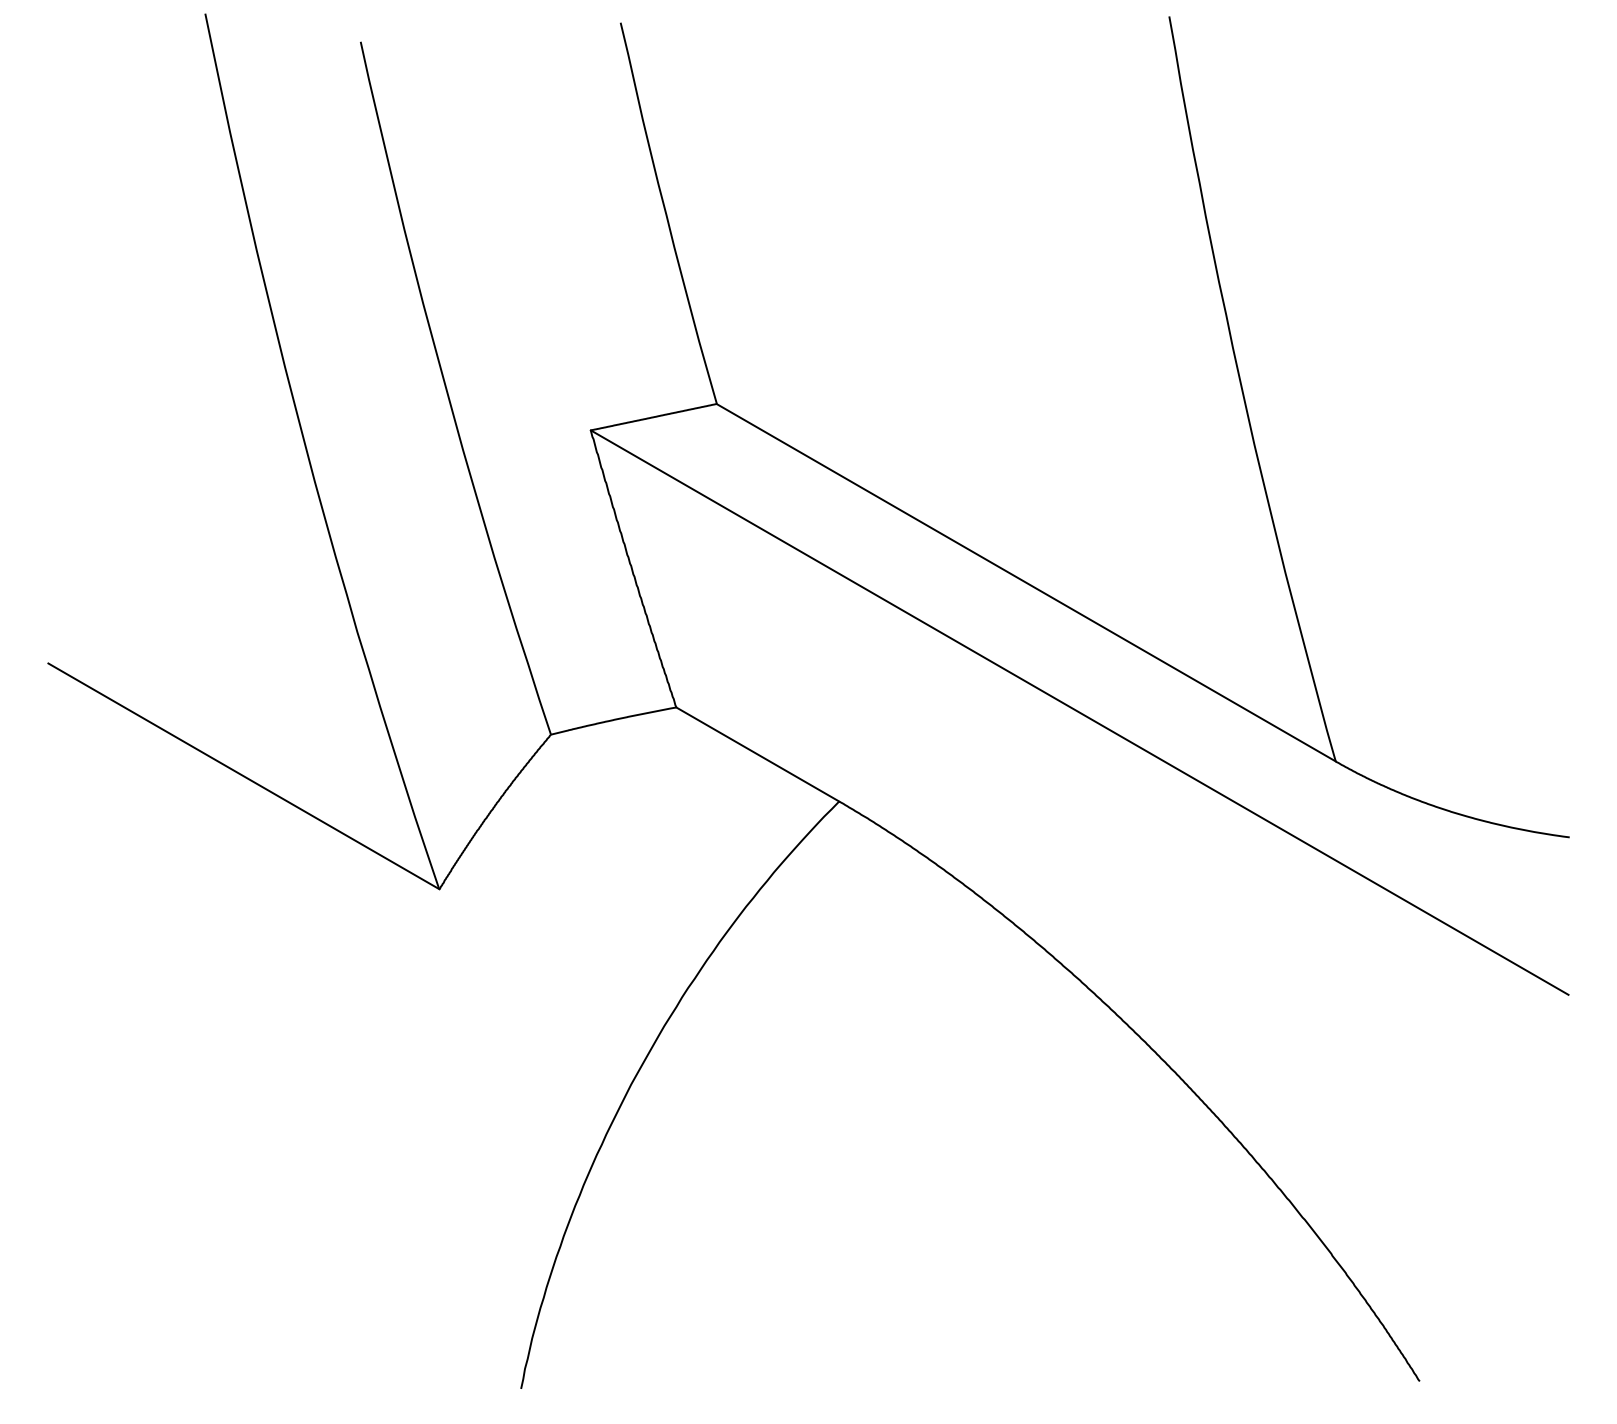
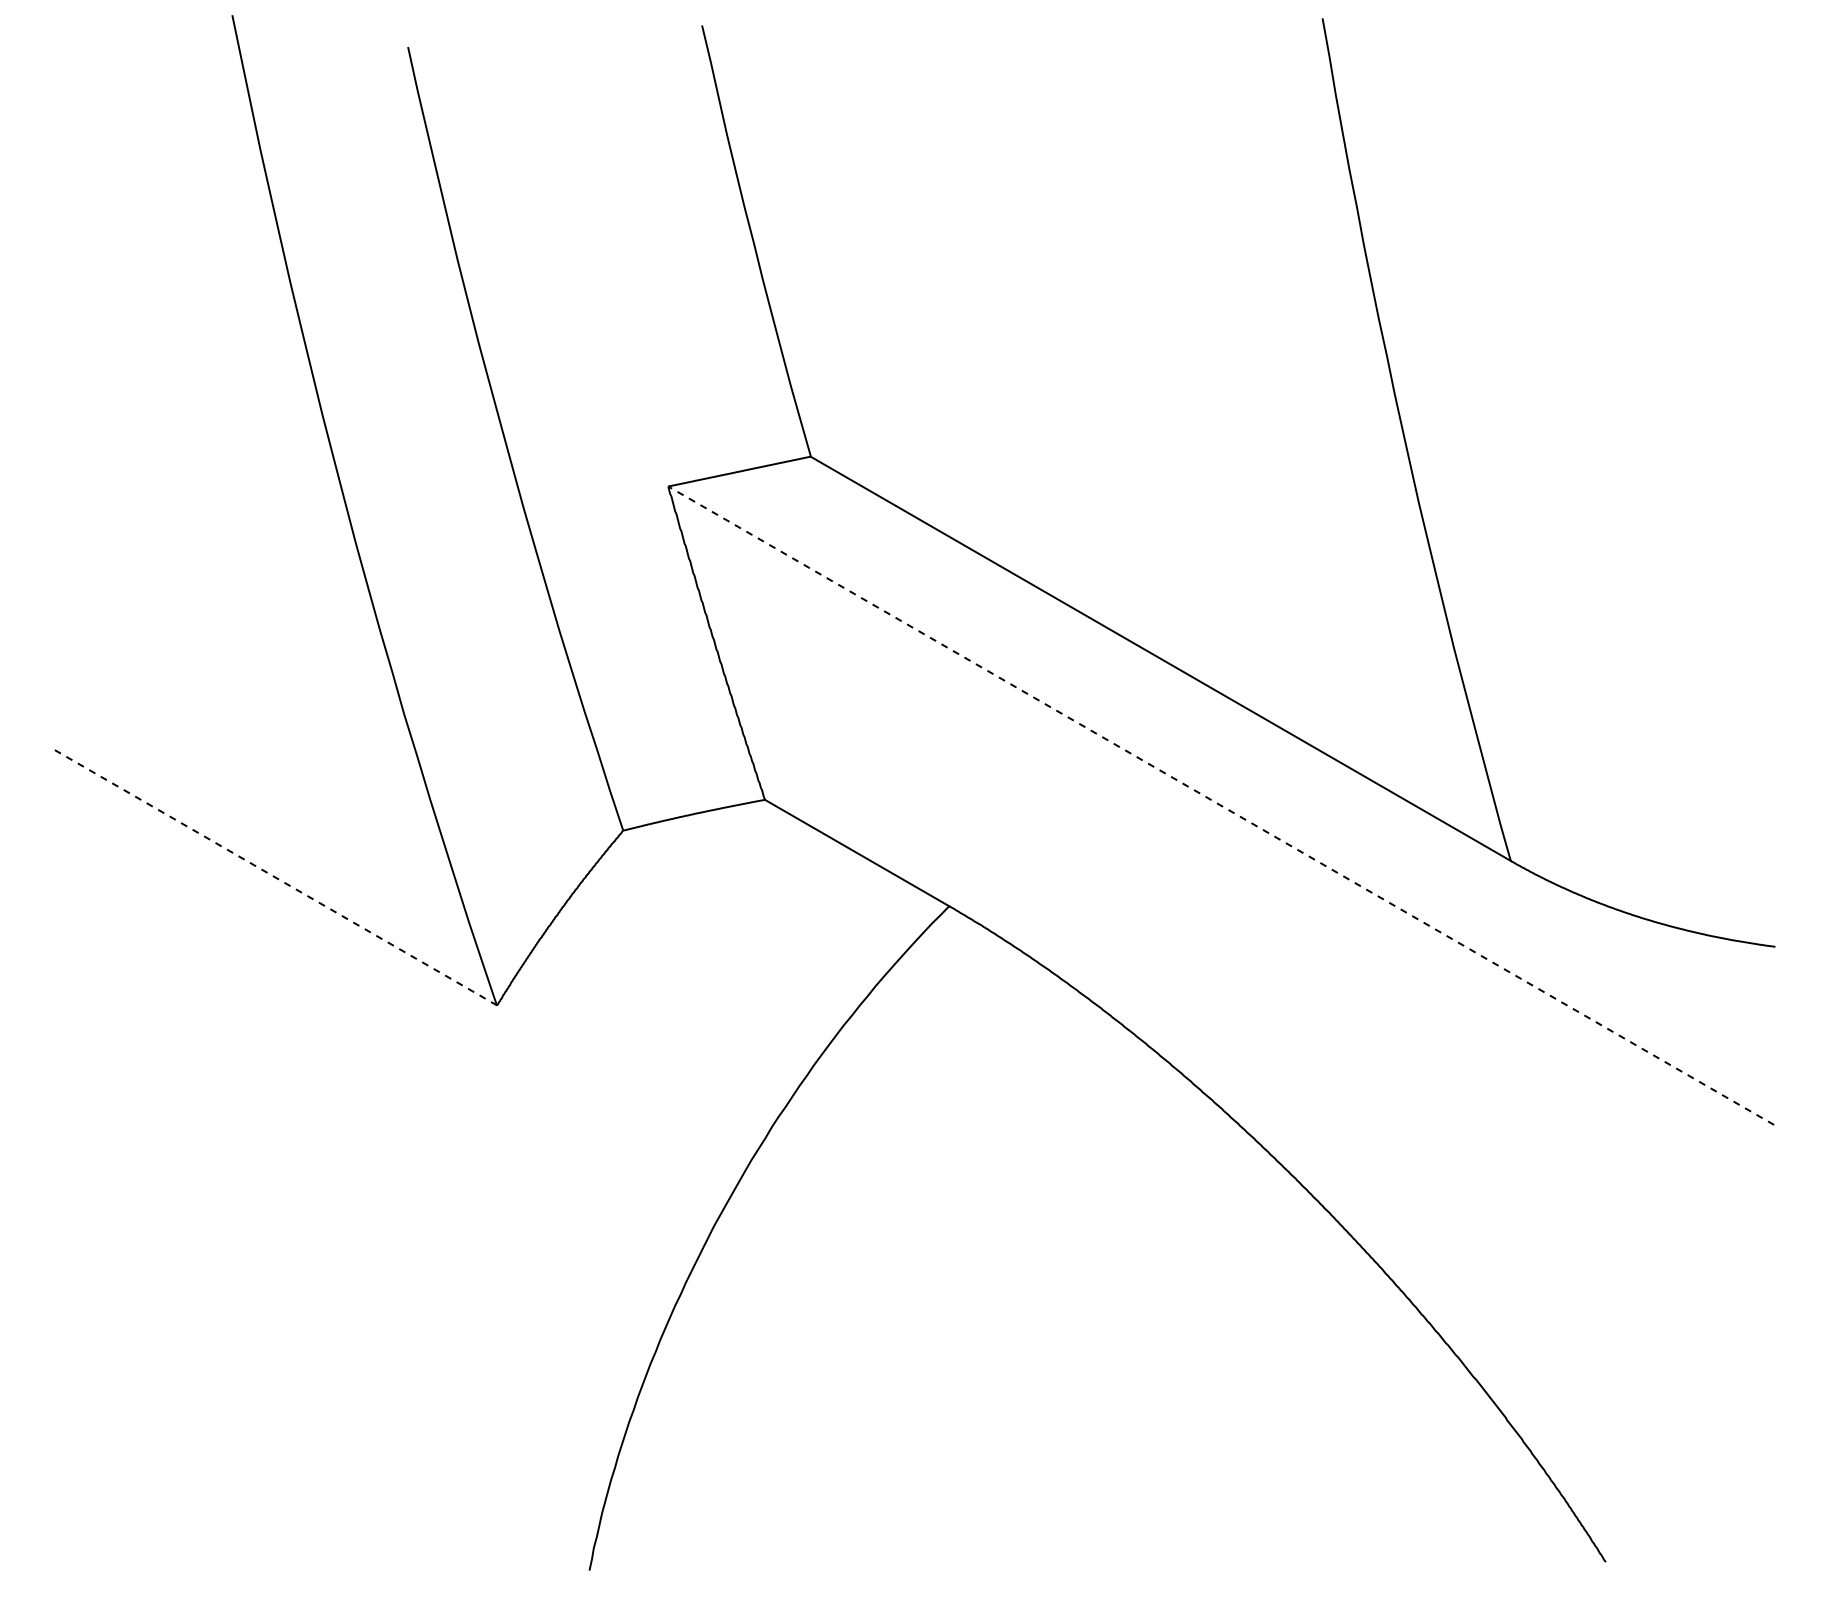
line: (1079, 712) -> (1220, 805), solid -> dashed
line: (244, 776) -> (276, 878), solid -> dashed

